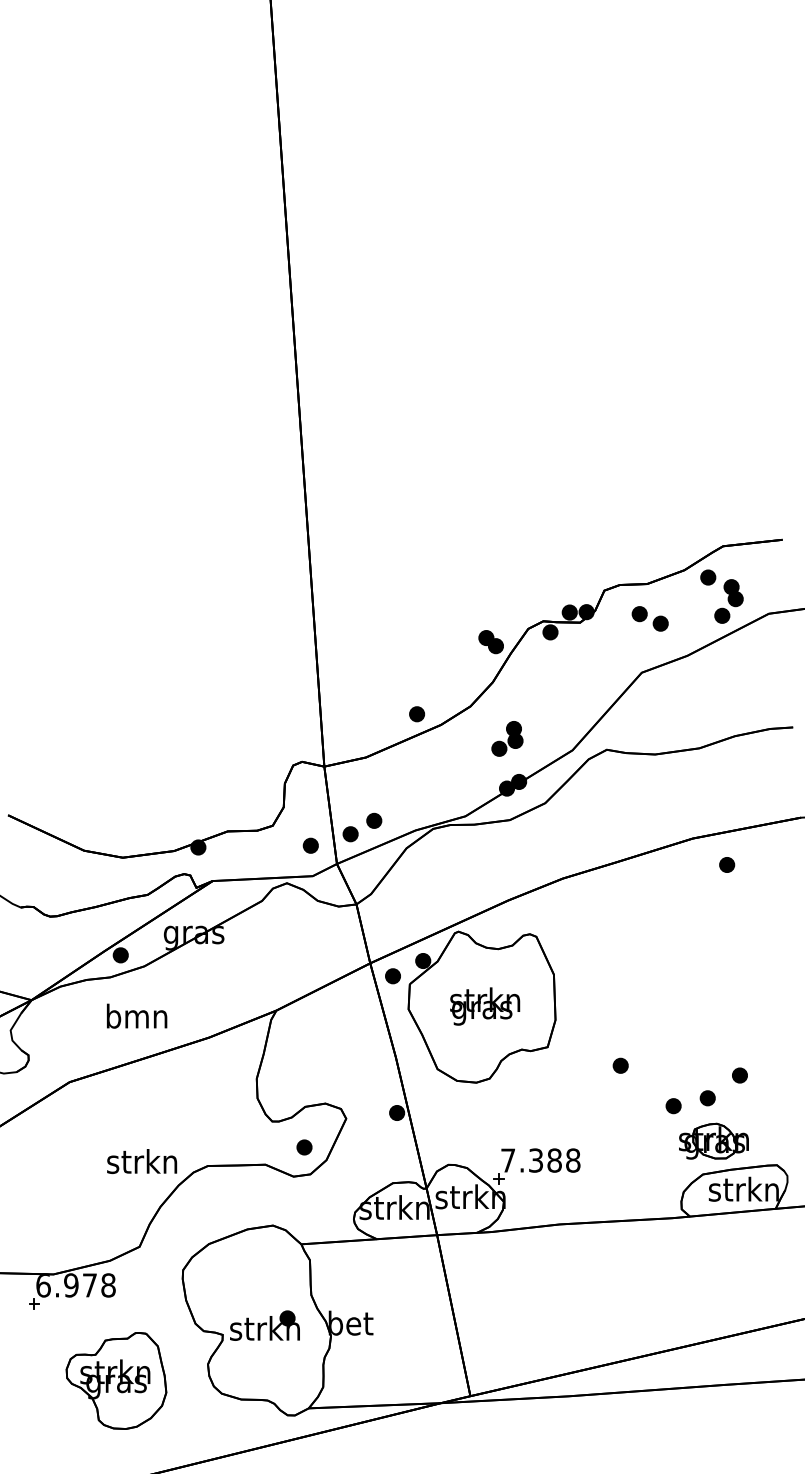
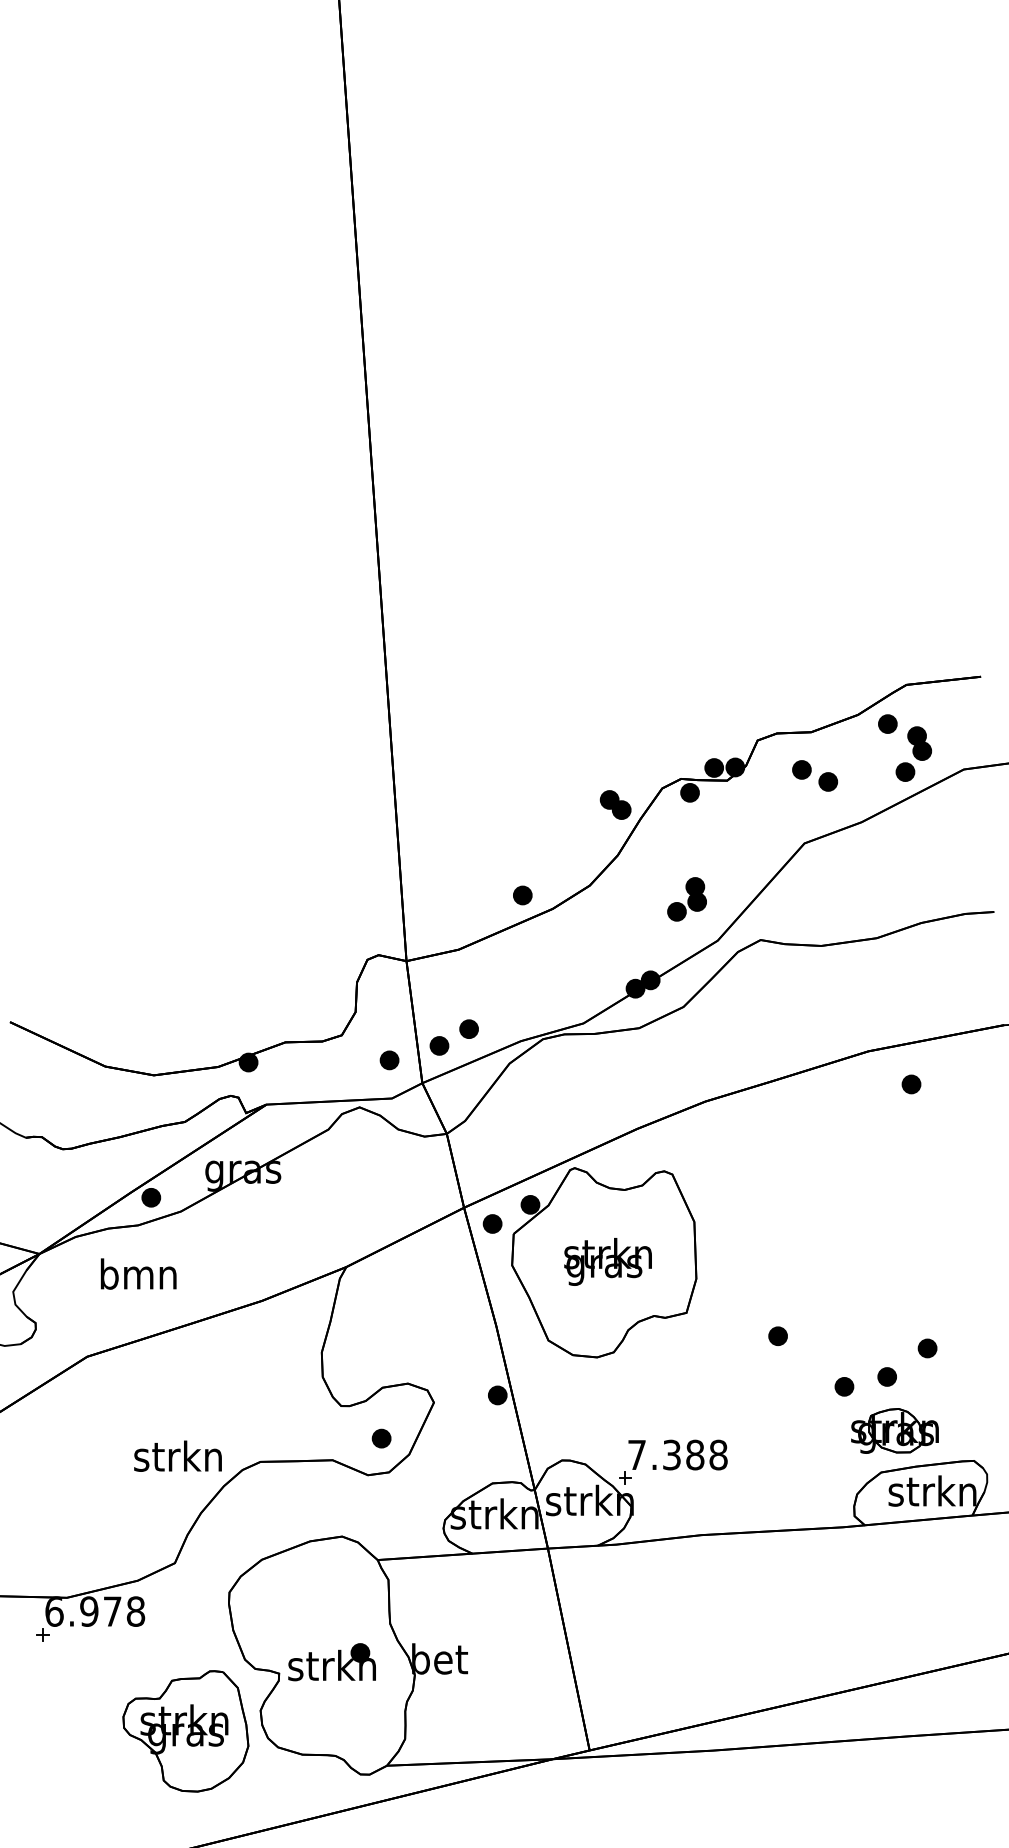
part: (506, 738) -> (686, 899), moved
text: (136, 1015) -> (138, 1273), moved
part: (116, 1381) -> (185, 1731), moved

